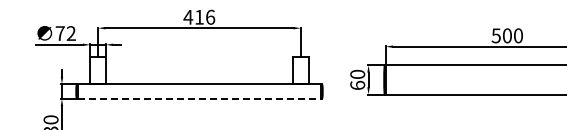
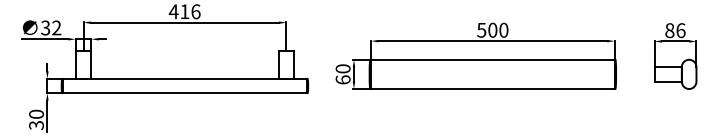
text: (60, 33) -> (45, 27), 72 -> 32
line: (199, 99) -> (184, 93), dashed -> solid

